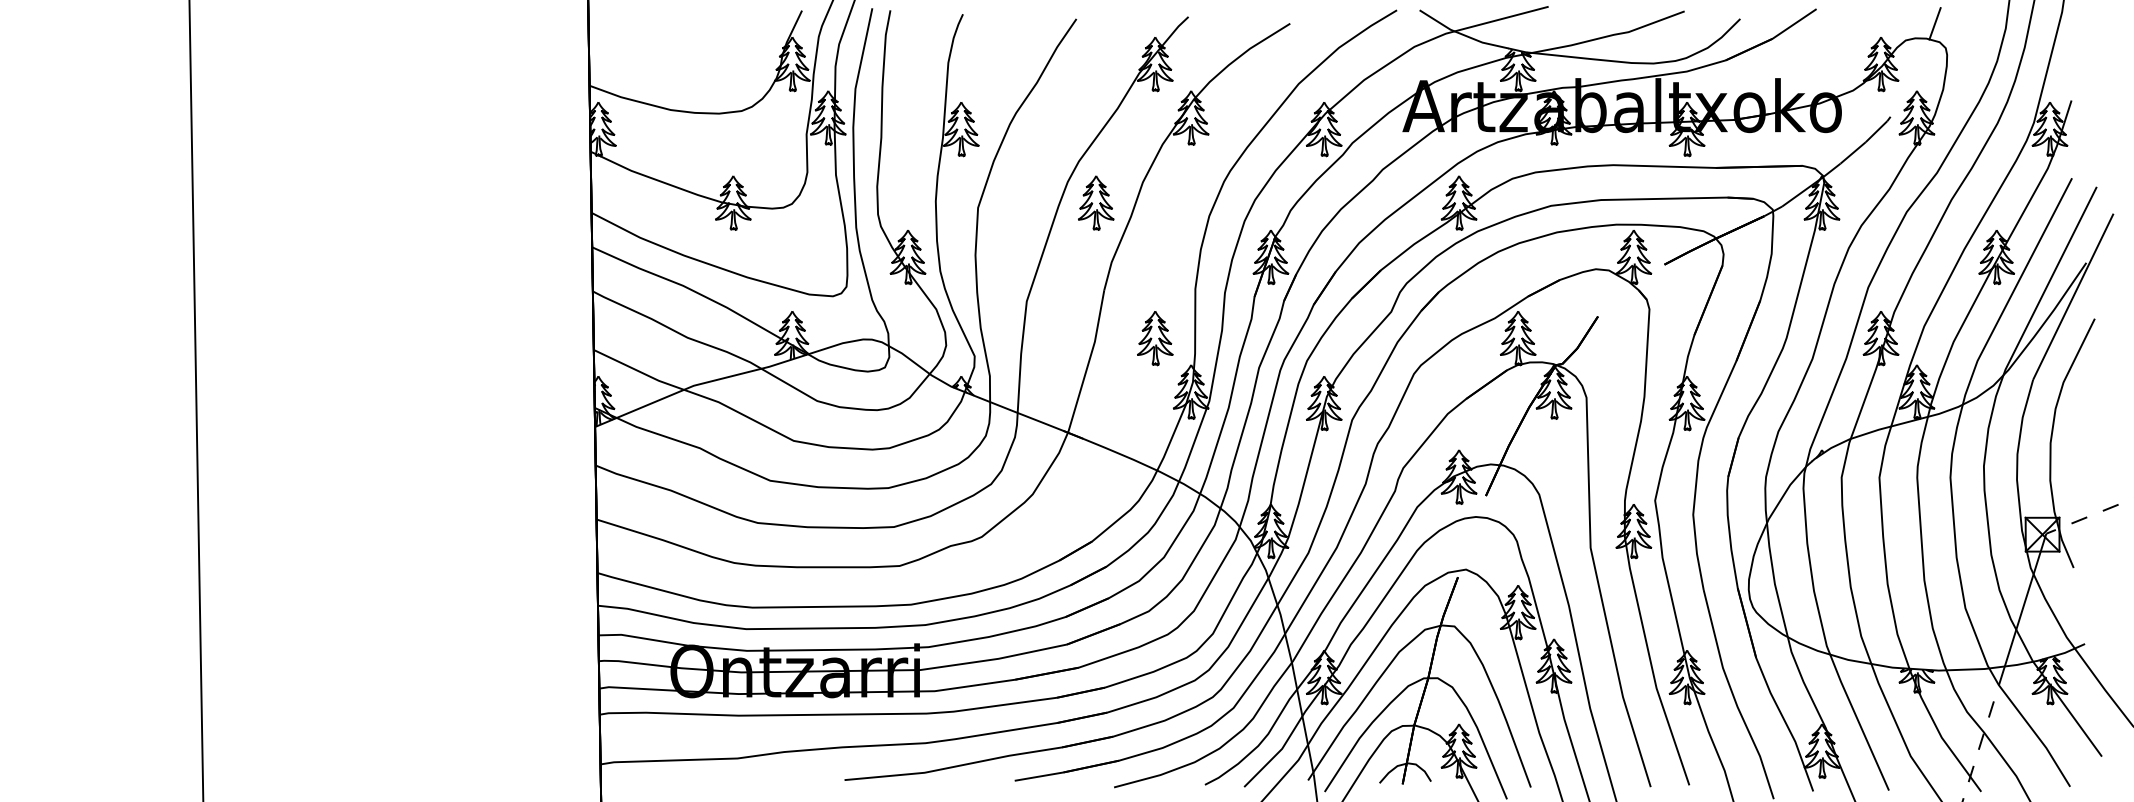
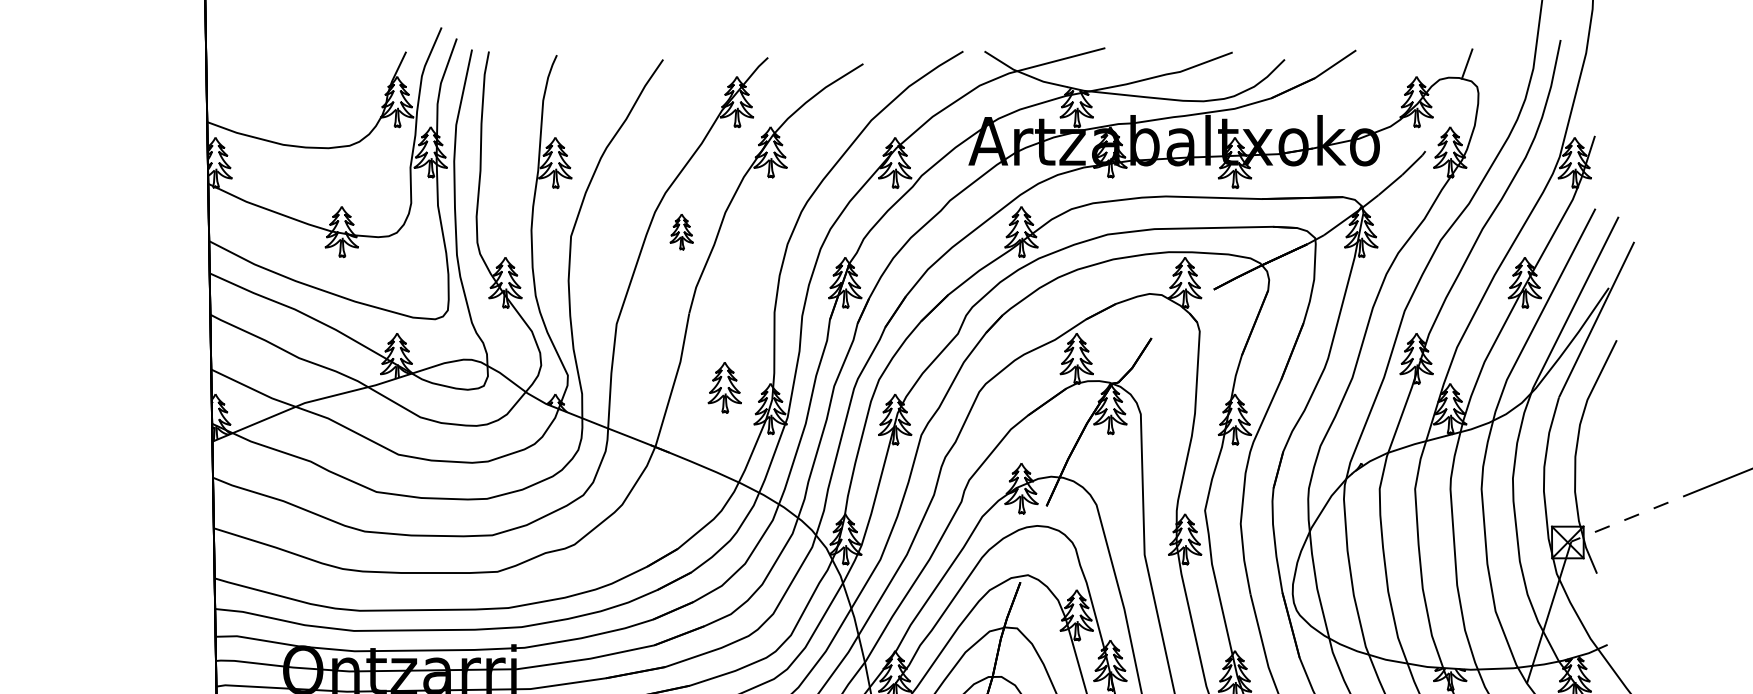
part: (1096, 202) -> (681, 231), size x0.7
part: (1155, 338) -> (725, 387), moved

